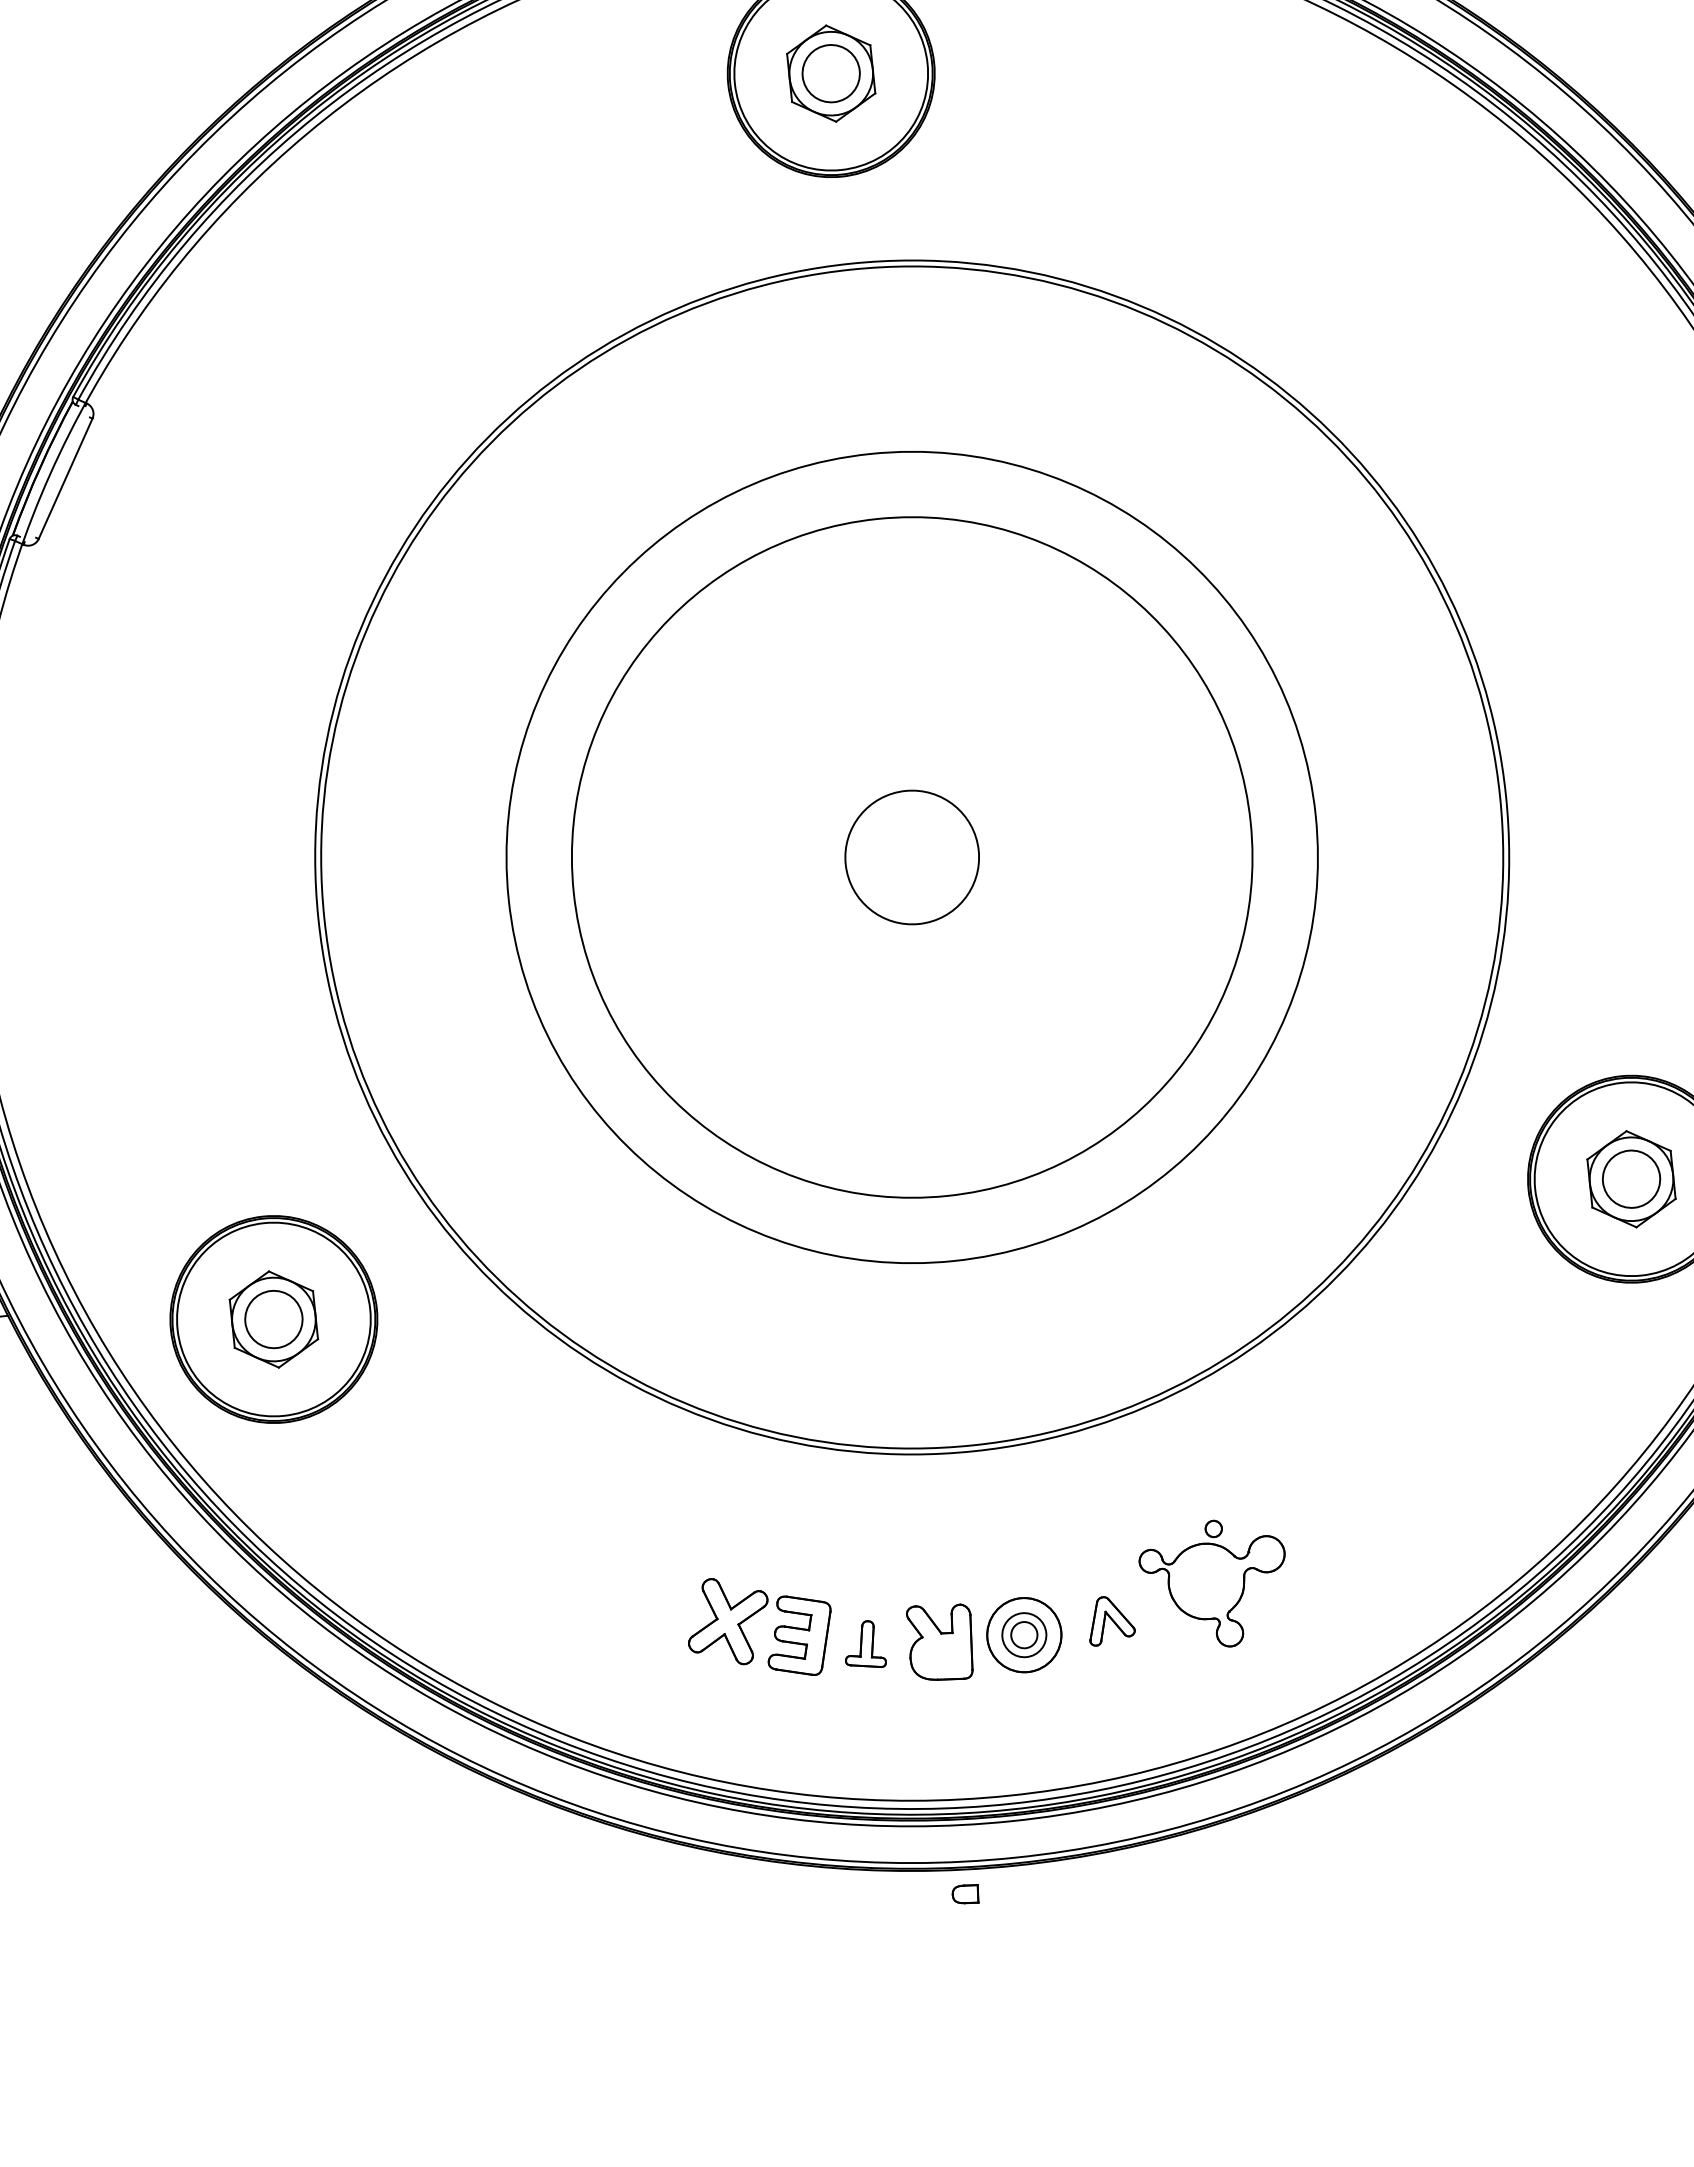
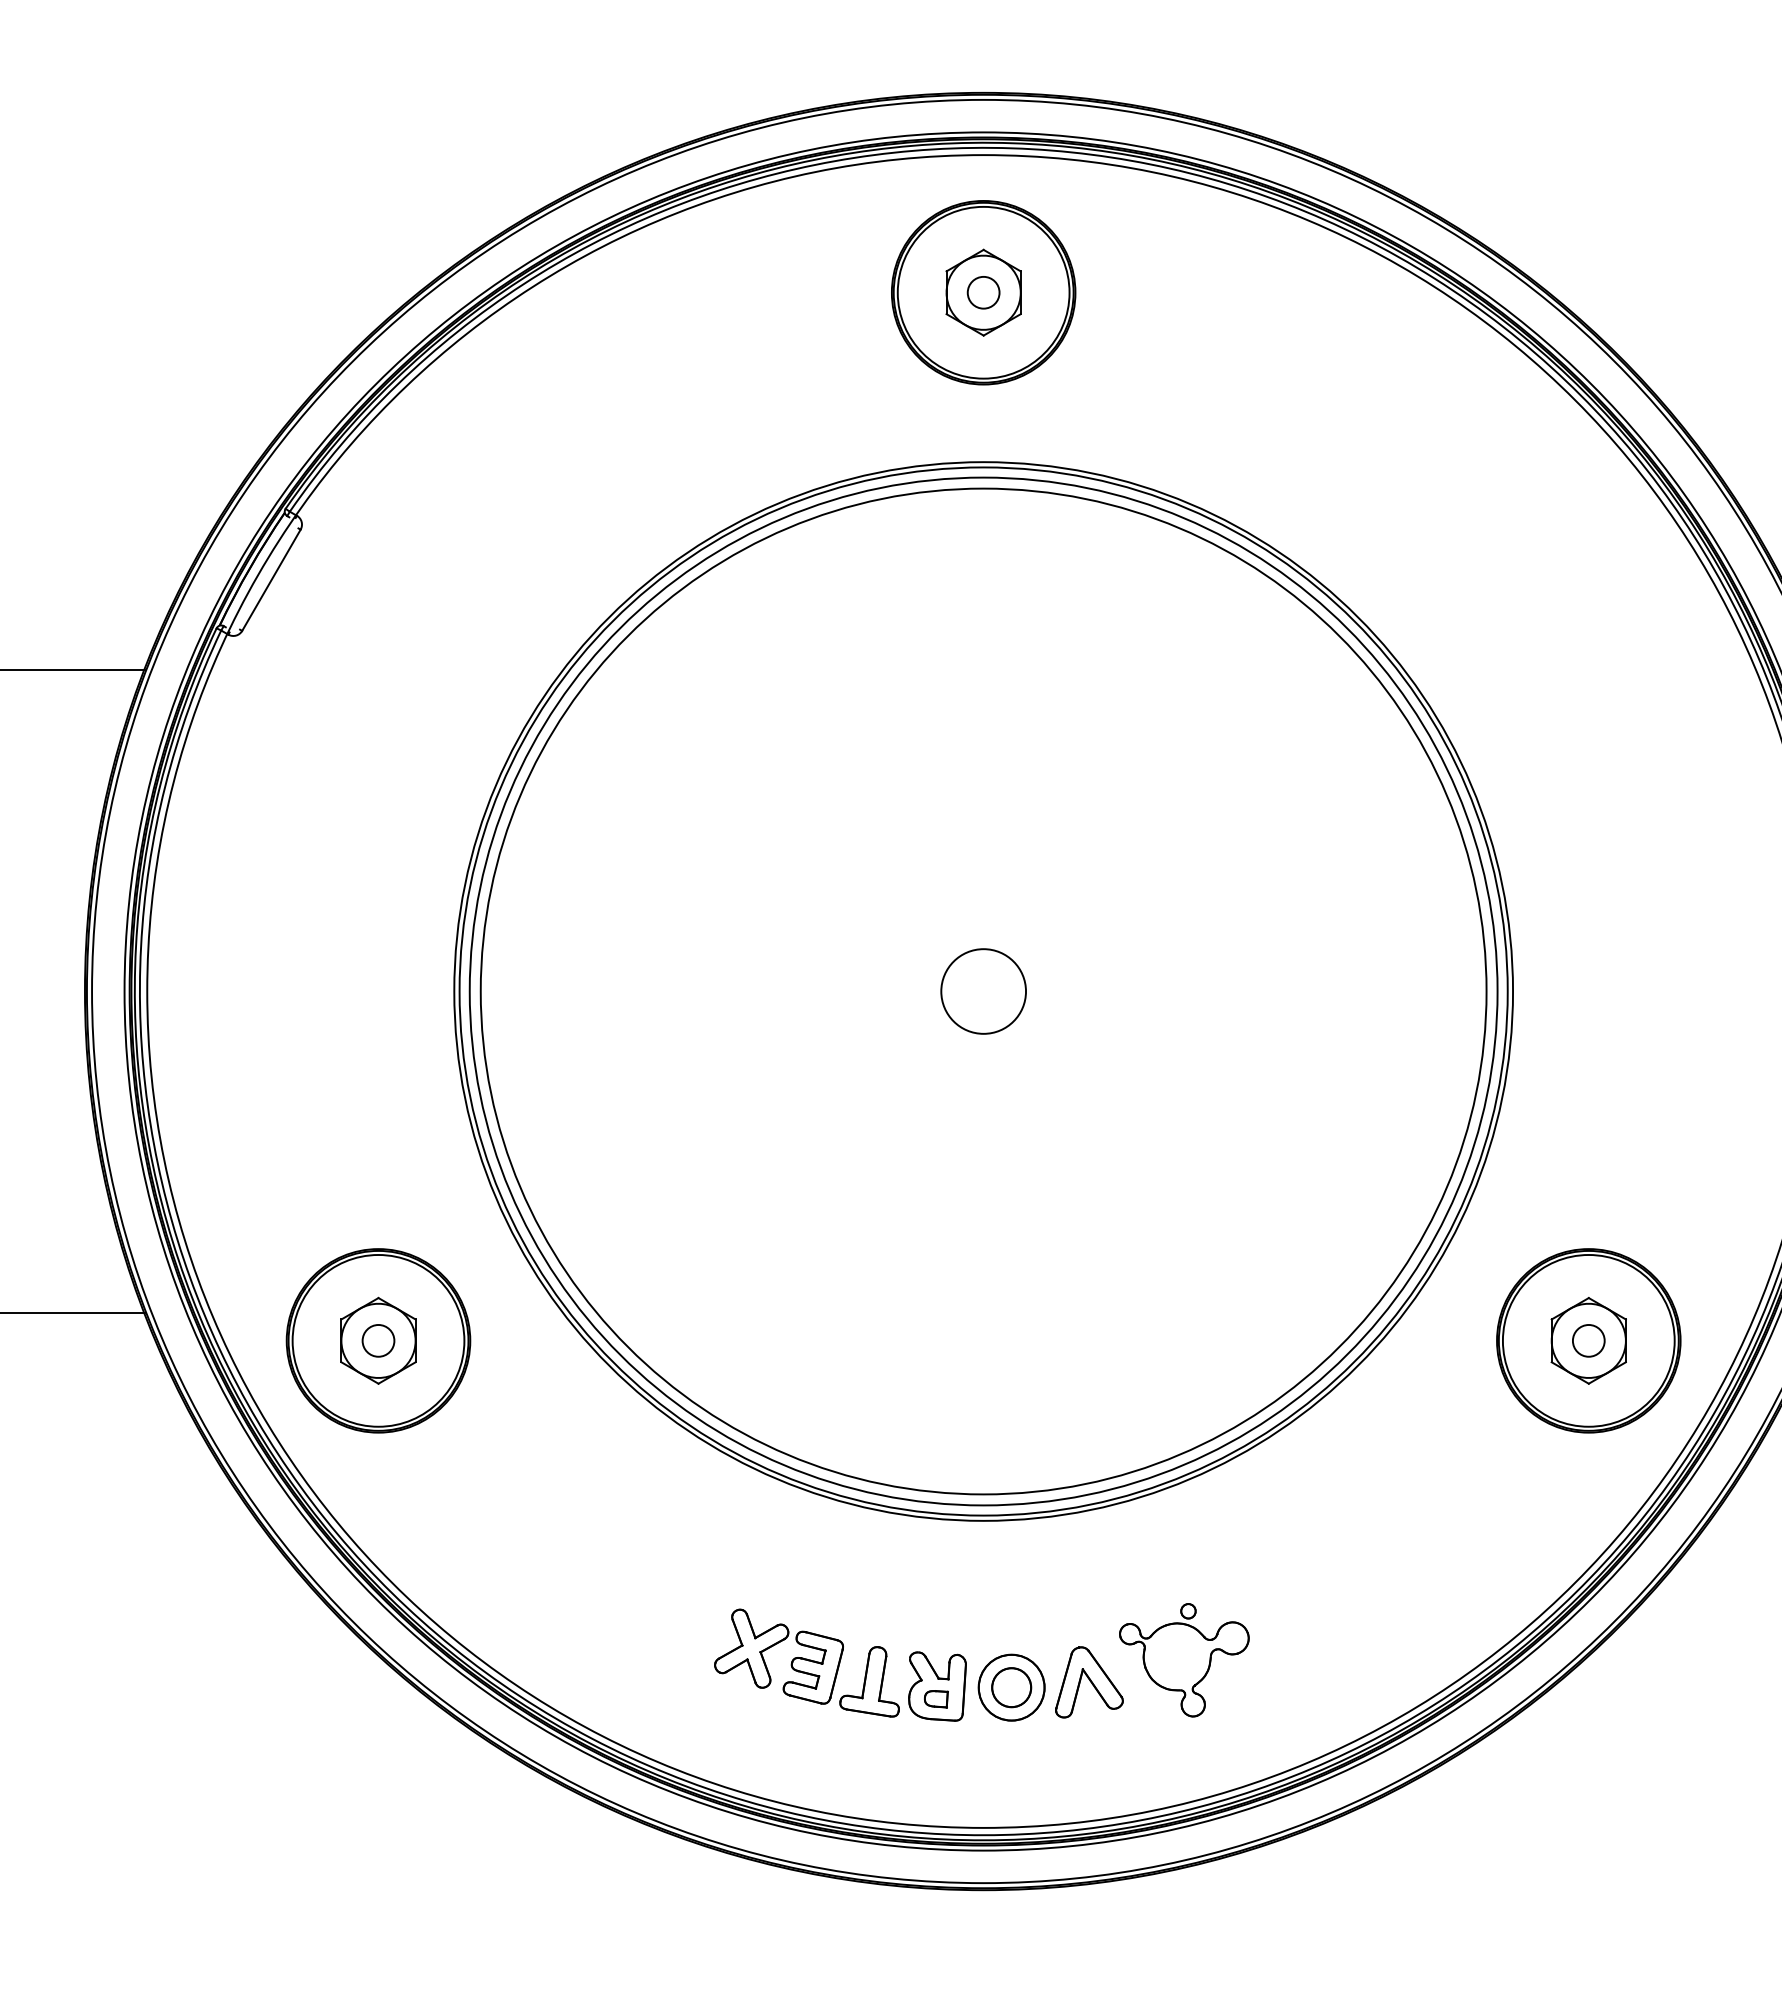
circle: (831, 73) -> (983, 292), size x0.62
circle: (912, 857) -> (983, 991), size x0.71
circle: (912, 857) -> (983, 991), size x1.43
circle: (912, 857) -> (983, 991), size x1.67
circle: (1631, 1178) -> (1588, 1340), size x0.62
circle: (273, 1319) -> (378, 1340), size x0.62
part: (1111, 1620) -> (1089, 1682), size x1.67
circle: (1024, 1634) -> (1011, 1687), size x1.67
part: (864, 1644) -> (869, 1681), size x1.67
part: (965, 1894) -> (936, 1699), moved

